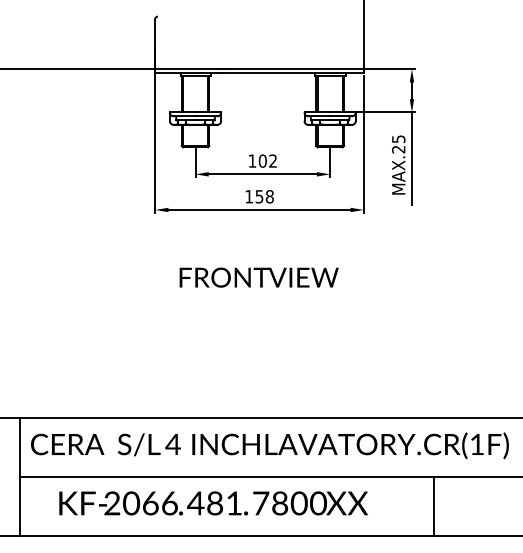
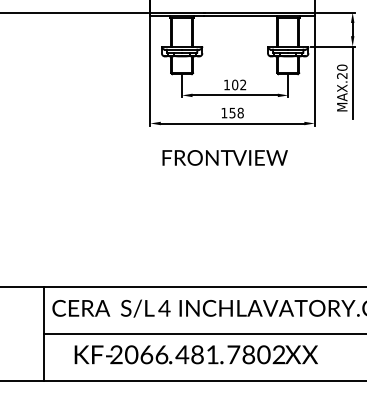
text: (398, 139) -> (342, 67), MAX.25 -> MAX.20
text: (258, 277) -> (224, 157), moved
text: (318, 503) -> (279, 354), 7800 -> 7802

